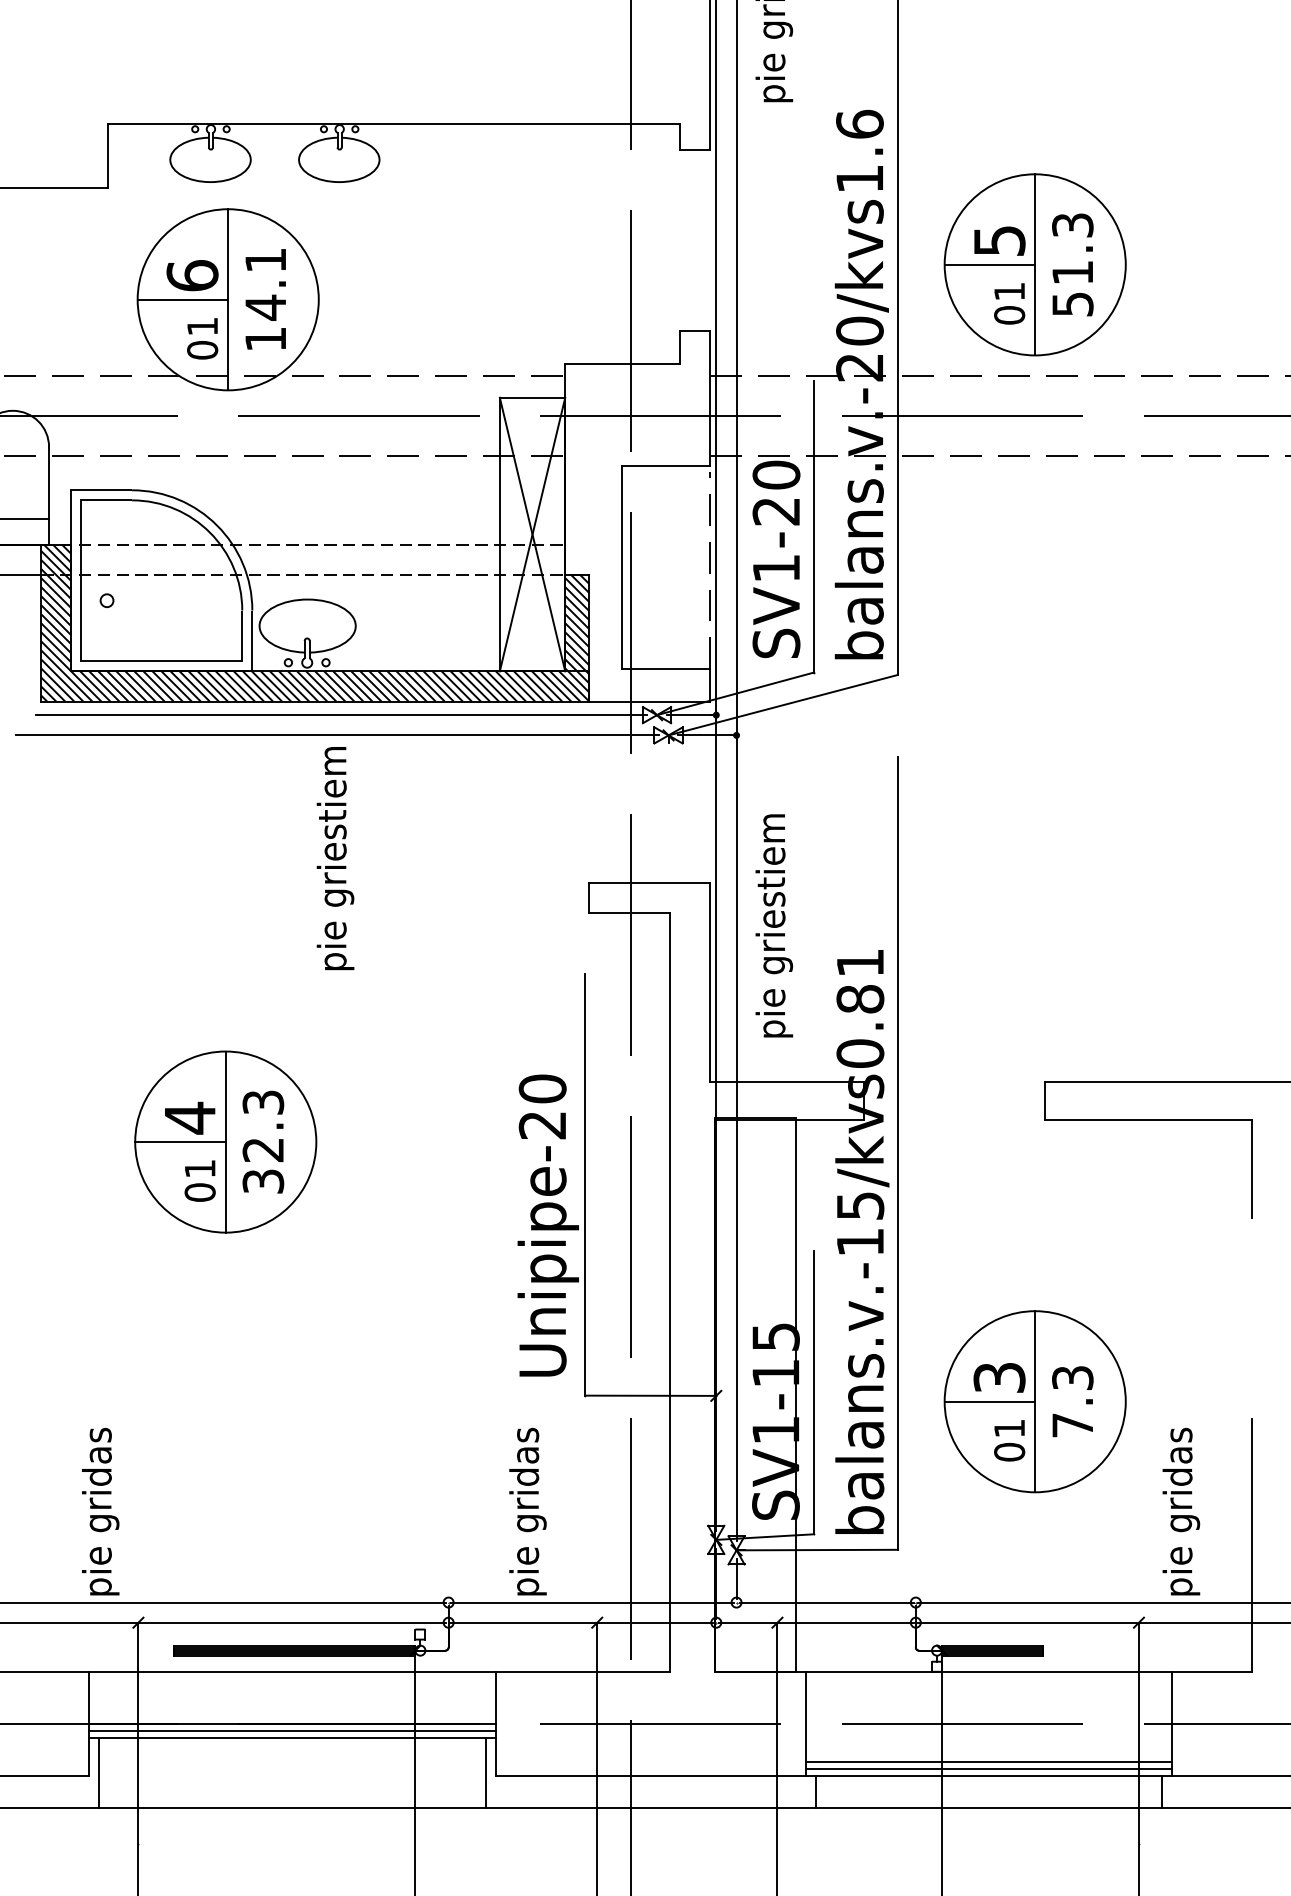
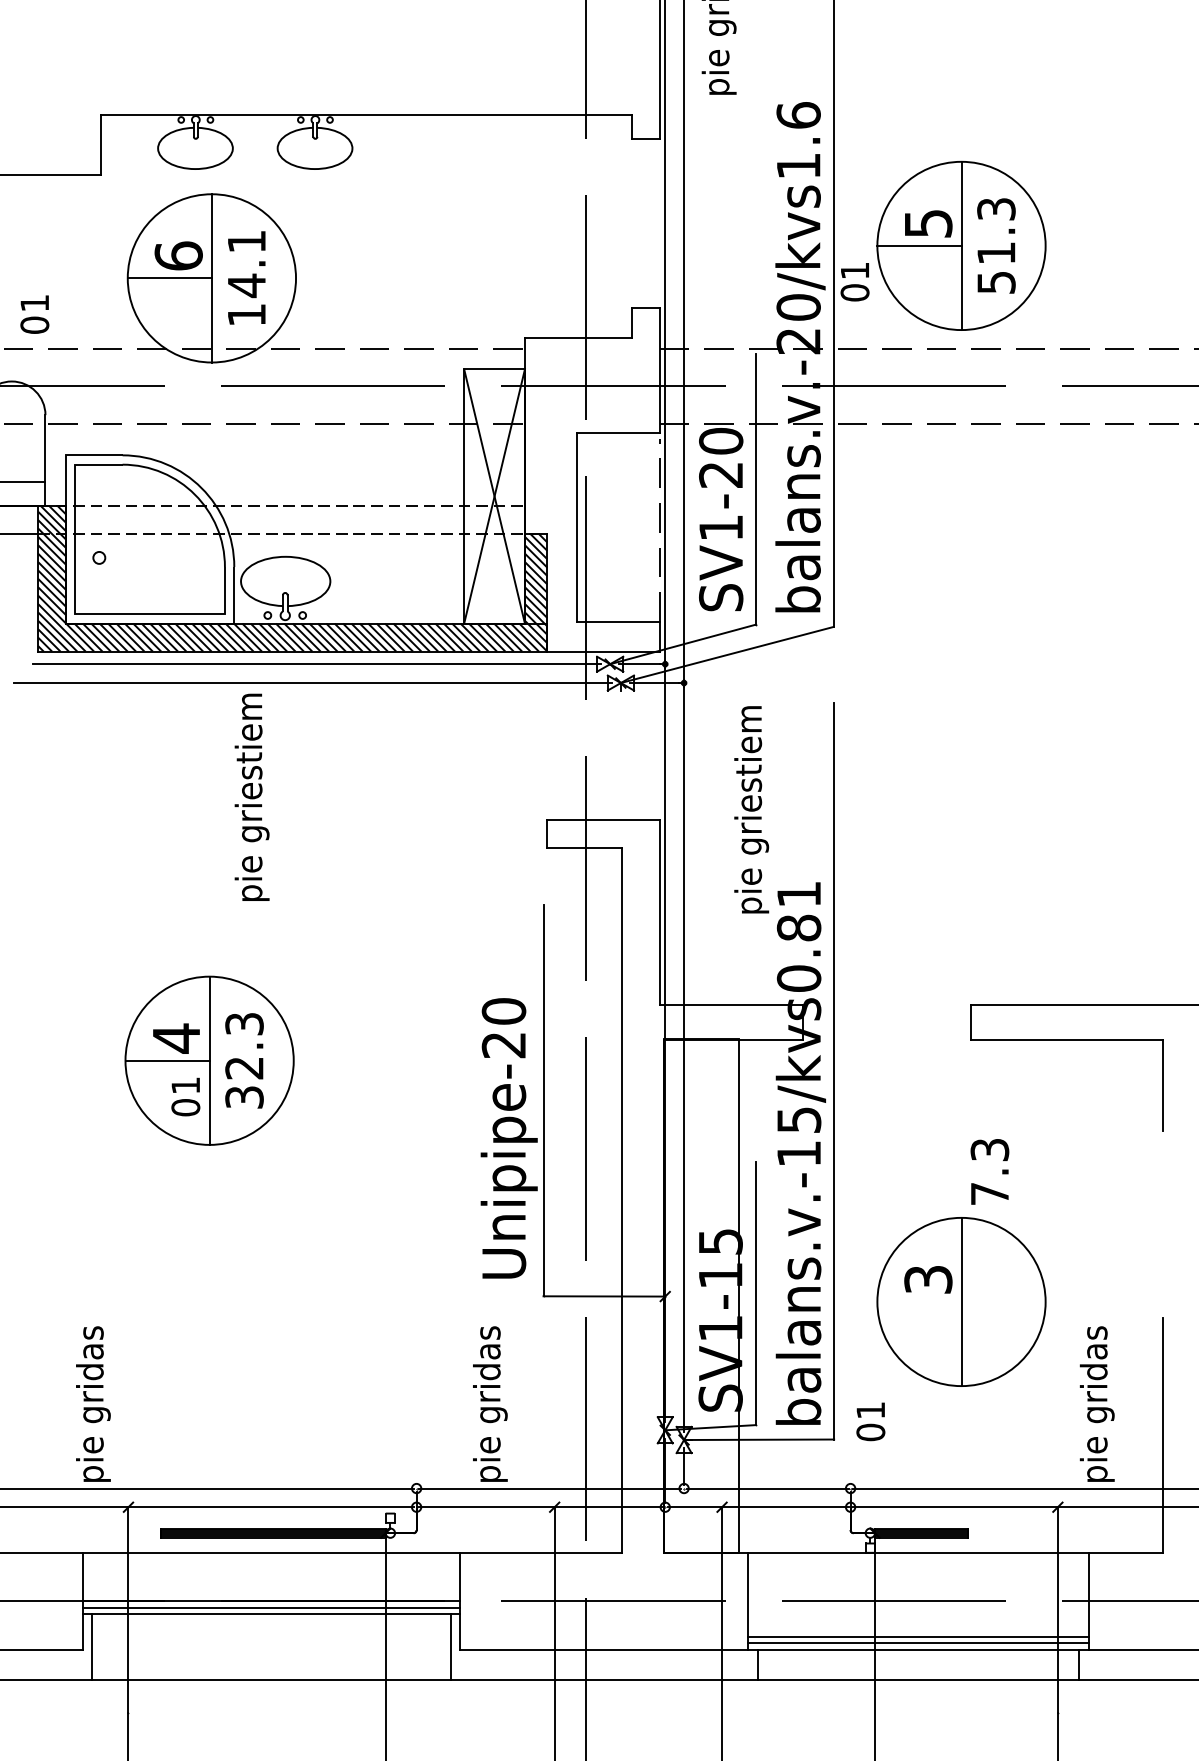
text: (1009, 303) -> (854, 281), moved
text: (202, 338) -> (34, 314), moved
text: (335, 858) -> (252, 797), moved
text: (774, 925) -> (751, 809), moved
line: (989, 1401) -> (919, 1301), removed
text: (1072, 1401) -> (989, 1171), moved
text: (1009, 1440) -> (870, 1421), moved

